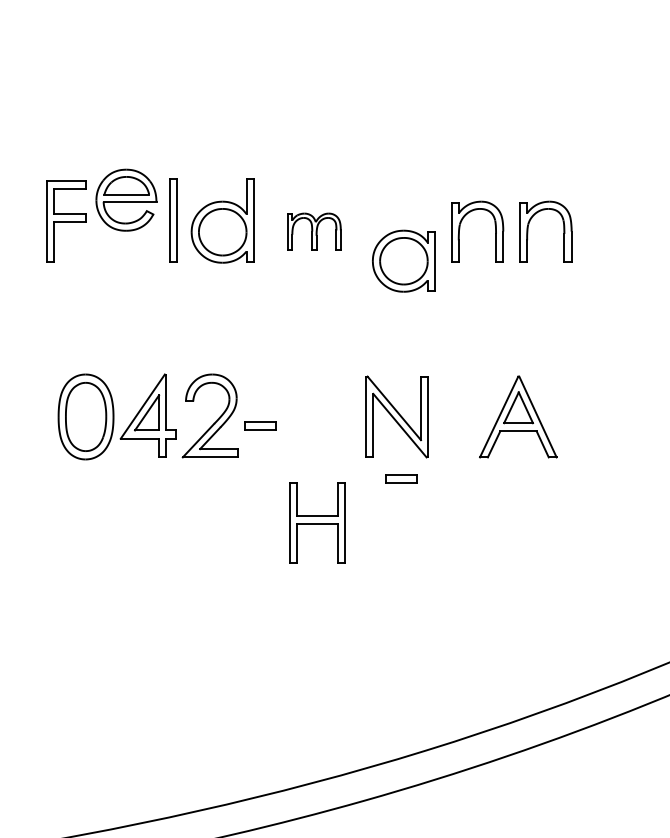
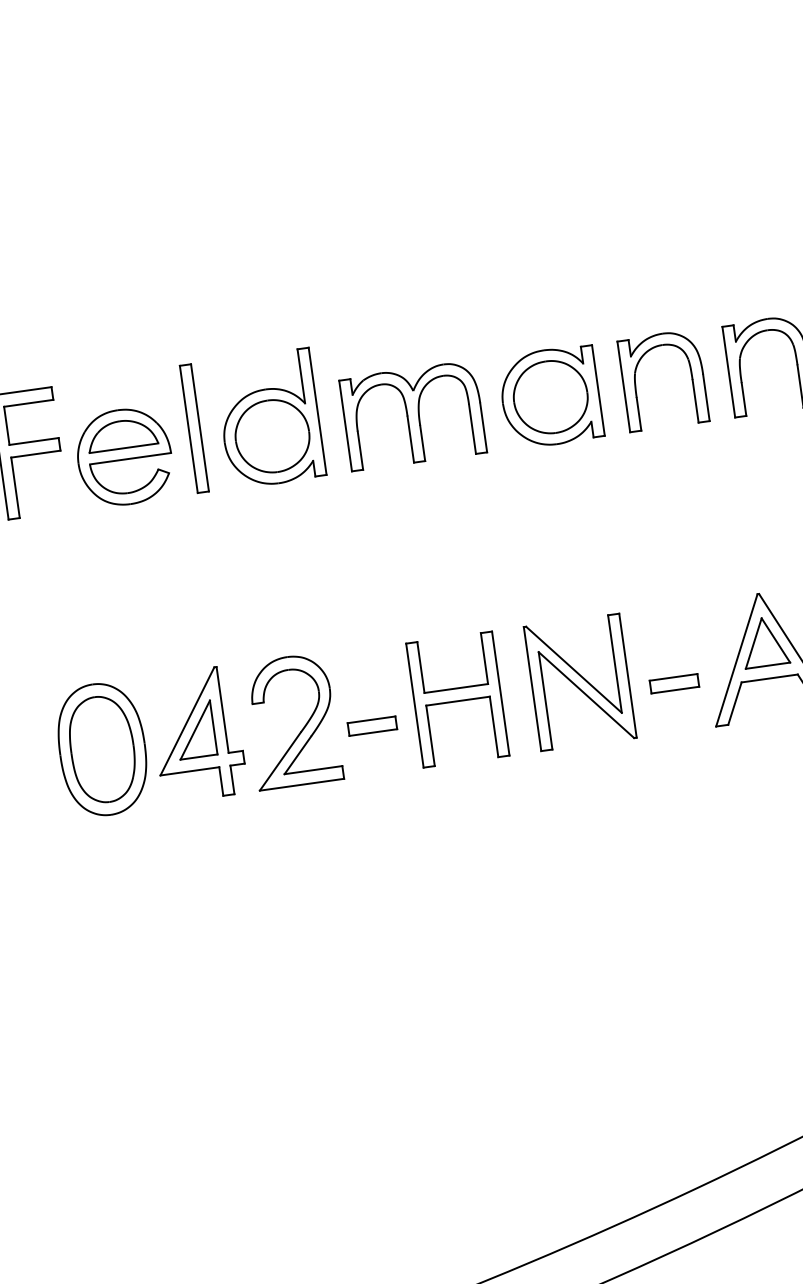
part: (126, 199) -> (124, 455), moved
part: (314, 231) -> (413, 415), size x1.67
part: (403, 260) -> (549, 396), moved
part: (401, 478) -> (674, 682), moved
part: (317, 522) -> (457, 698), moved

